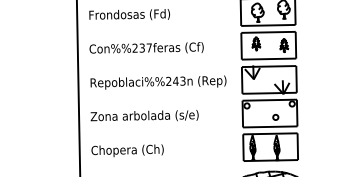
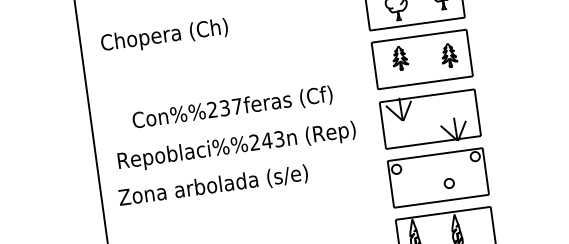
text: (129, 15) -> (172, 35), Frondosas (Fd) -> Chopera (Ch)
text: (146, 47) -> (232, 106), moved
text: (144, 115) -> (212, 184), moved

